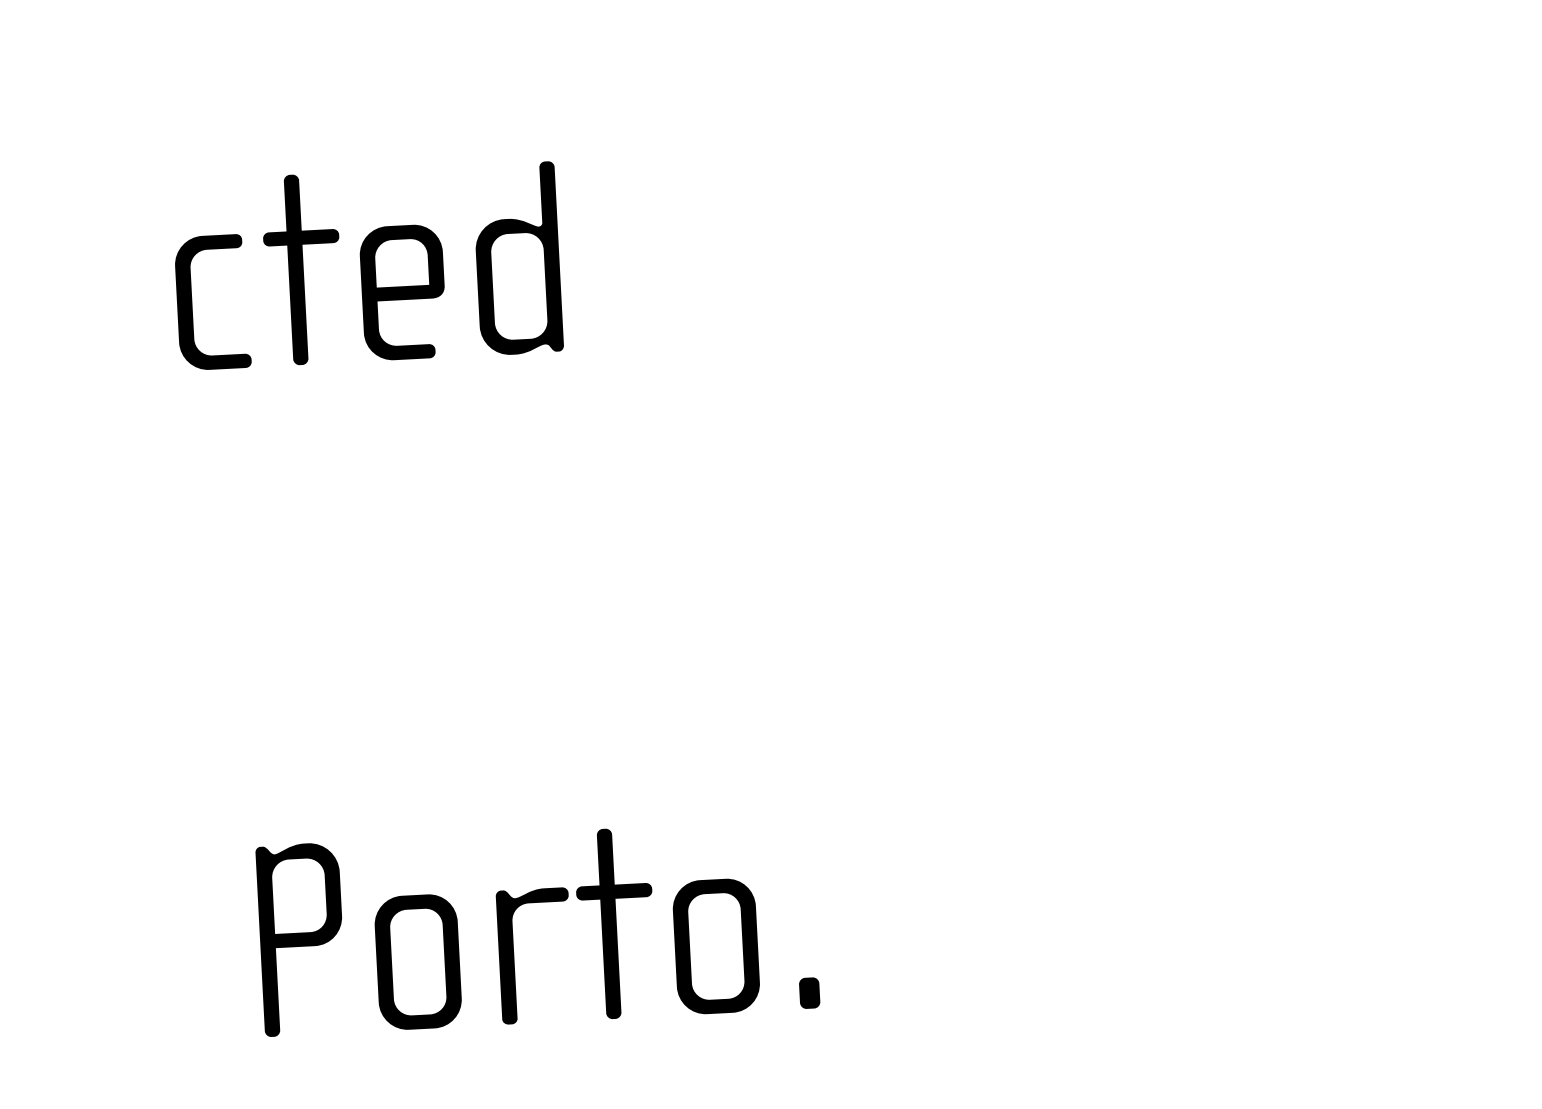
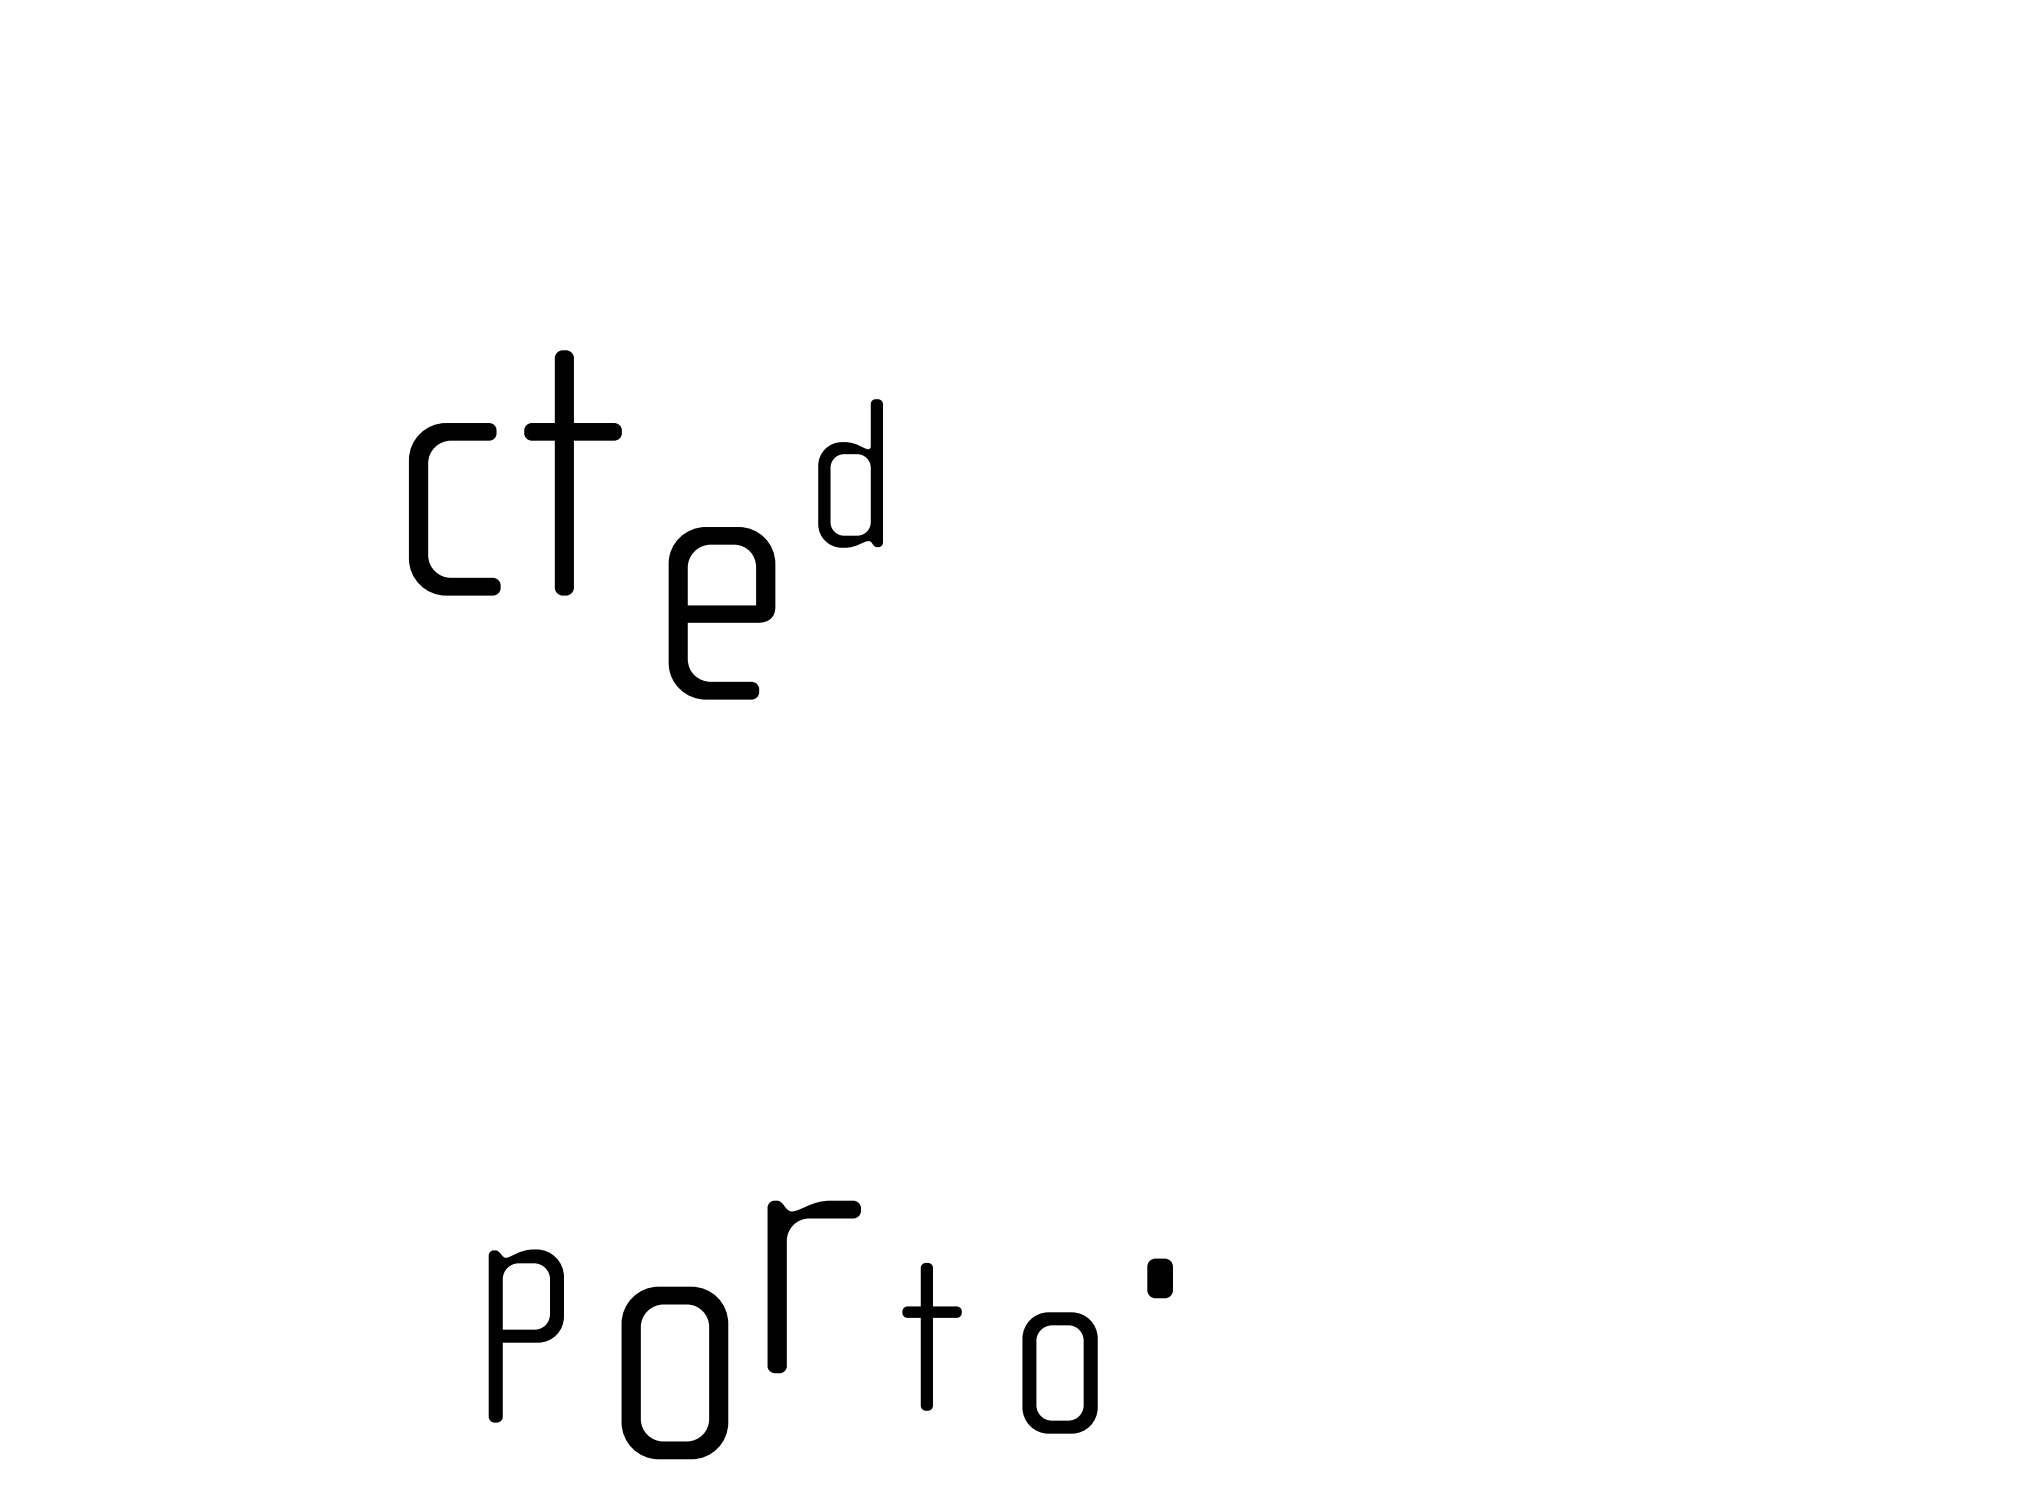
part: (517, 258) -> (850, 473), size x0.6
part: (403, 292) -> (721, 613), moved
part: (615, 923) -> (931, 1336), size x0.6
part: (301, 939) -> (526, 1335), size x0.7
part: (715, 946) -> (1059, 1372), size x0.7
part: (513, 956) -> (786, 1286), moved
part: (809, 993) -> (1159, 1278), moved

